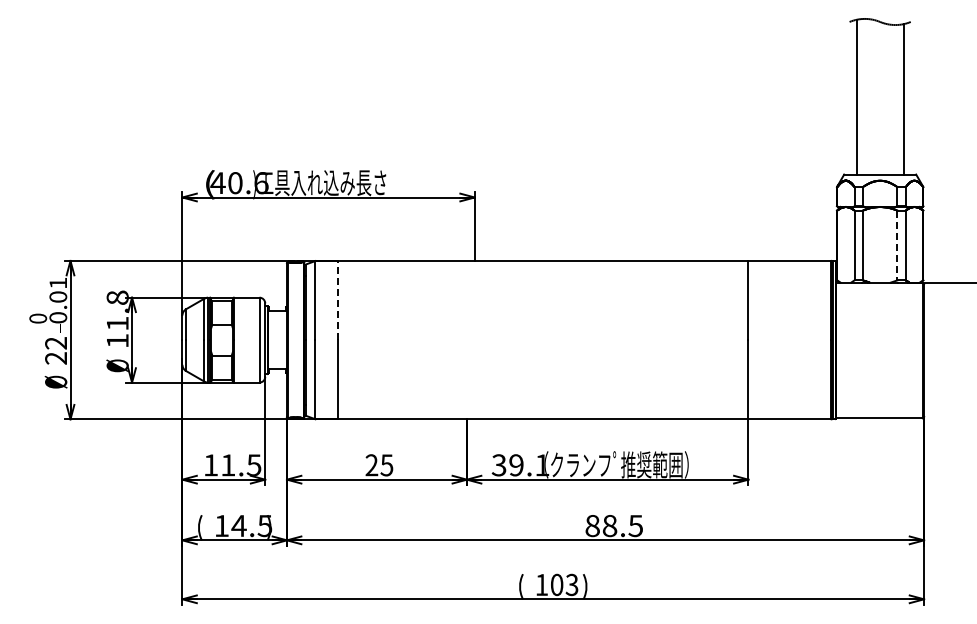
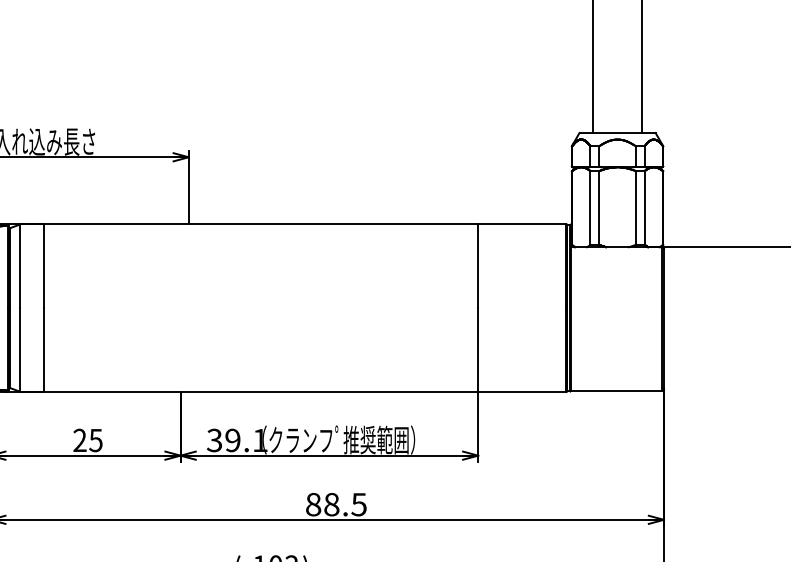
line: (897, 245) -> (635, 208), dashed -> solid
line: (338, 300) -> (44, 266), dashed -> solid

